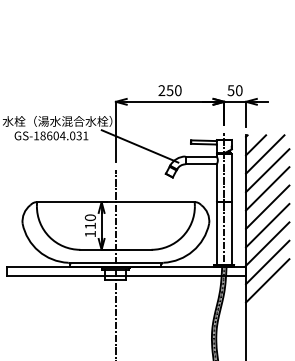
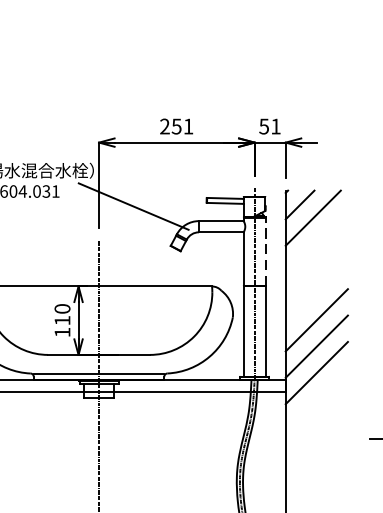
text: (178, 90) -> (188, 126), 250 -> 251
text: (239, 90) -> (276, 126), 50 -> 51
line: (267, 170) -> (316, 241), removed
line: (231, 177) -> (264, 251), solid -> dashed
line: (267, 188) -> (316, 266), removed
line: (267, 206) -> (316, 292), removed
line: (267, 280) -> (316, 398), removed

